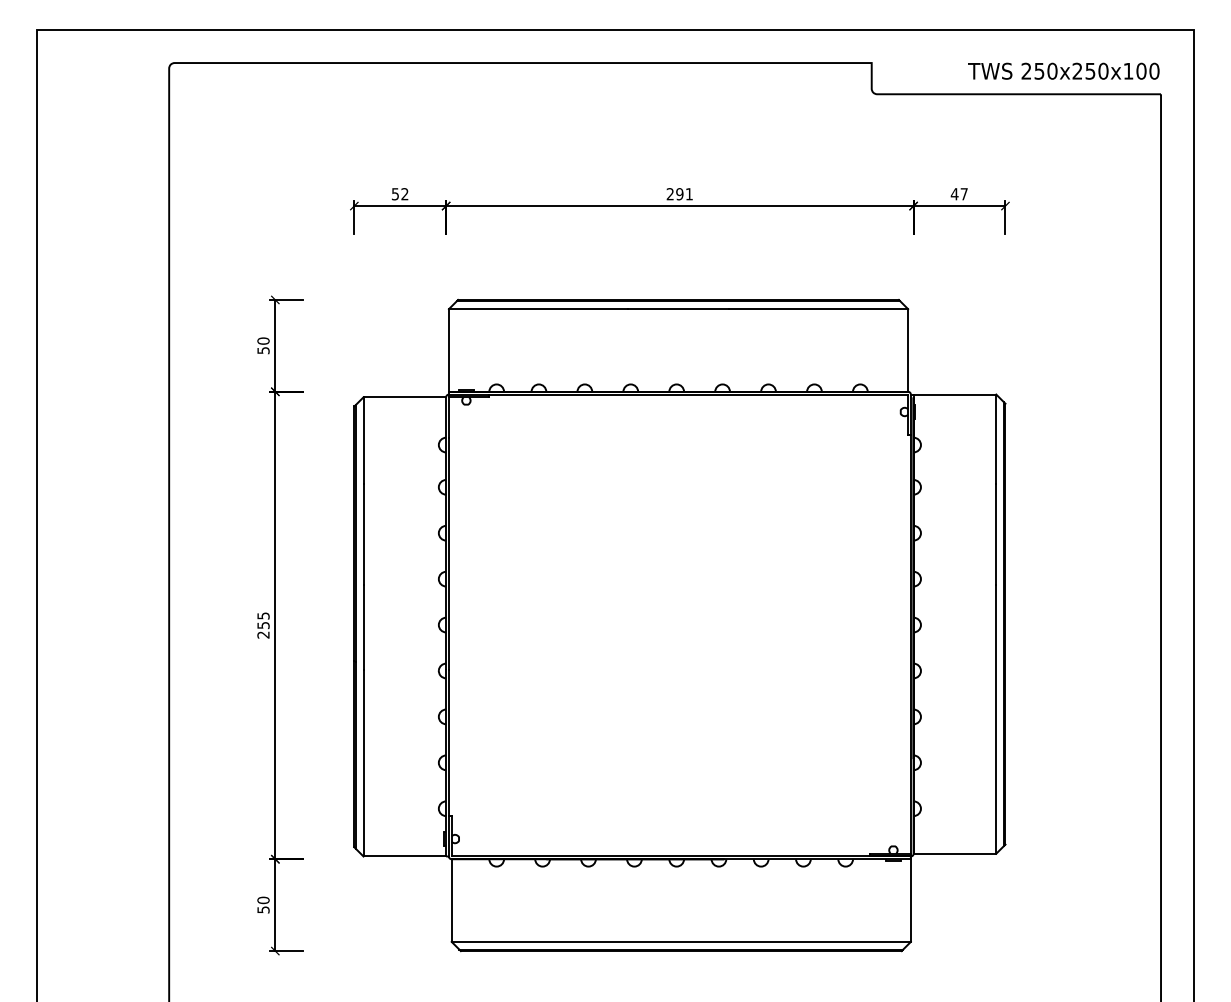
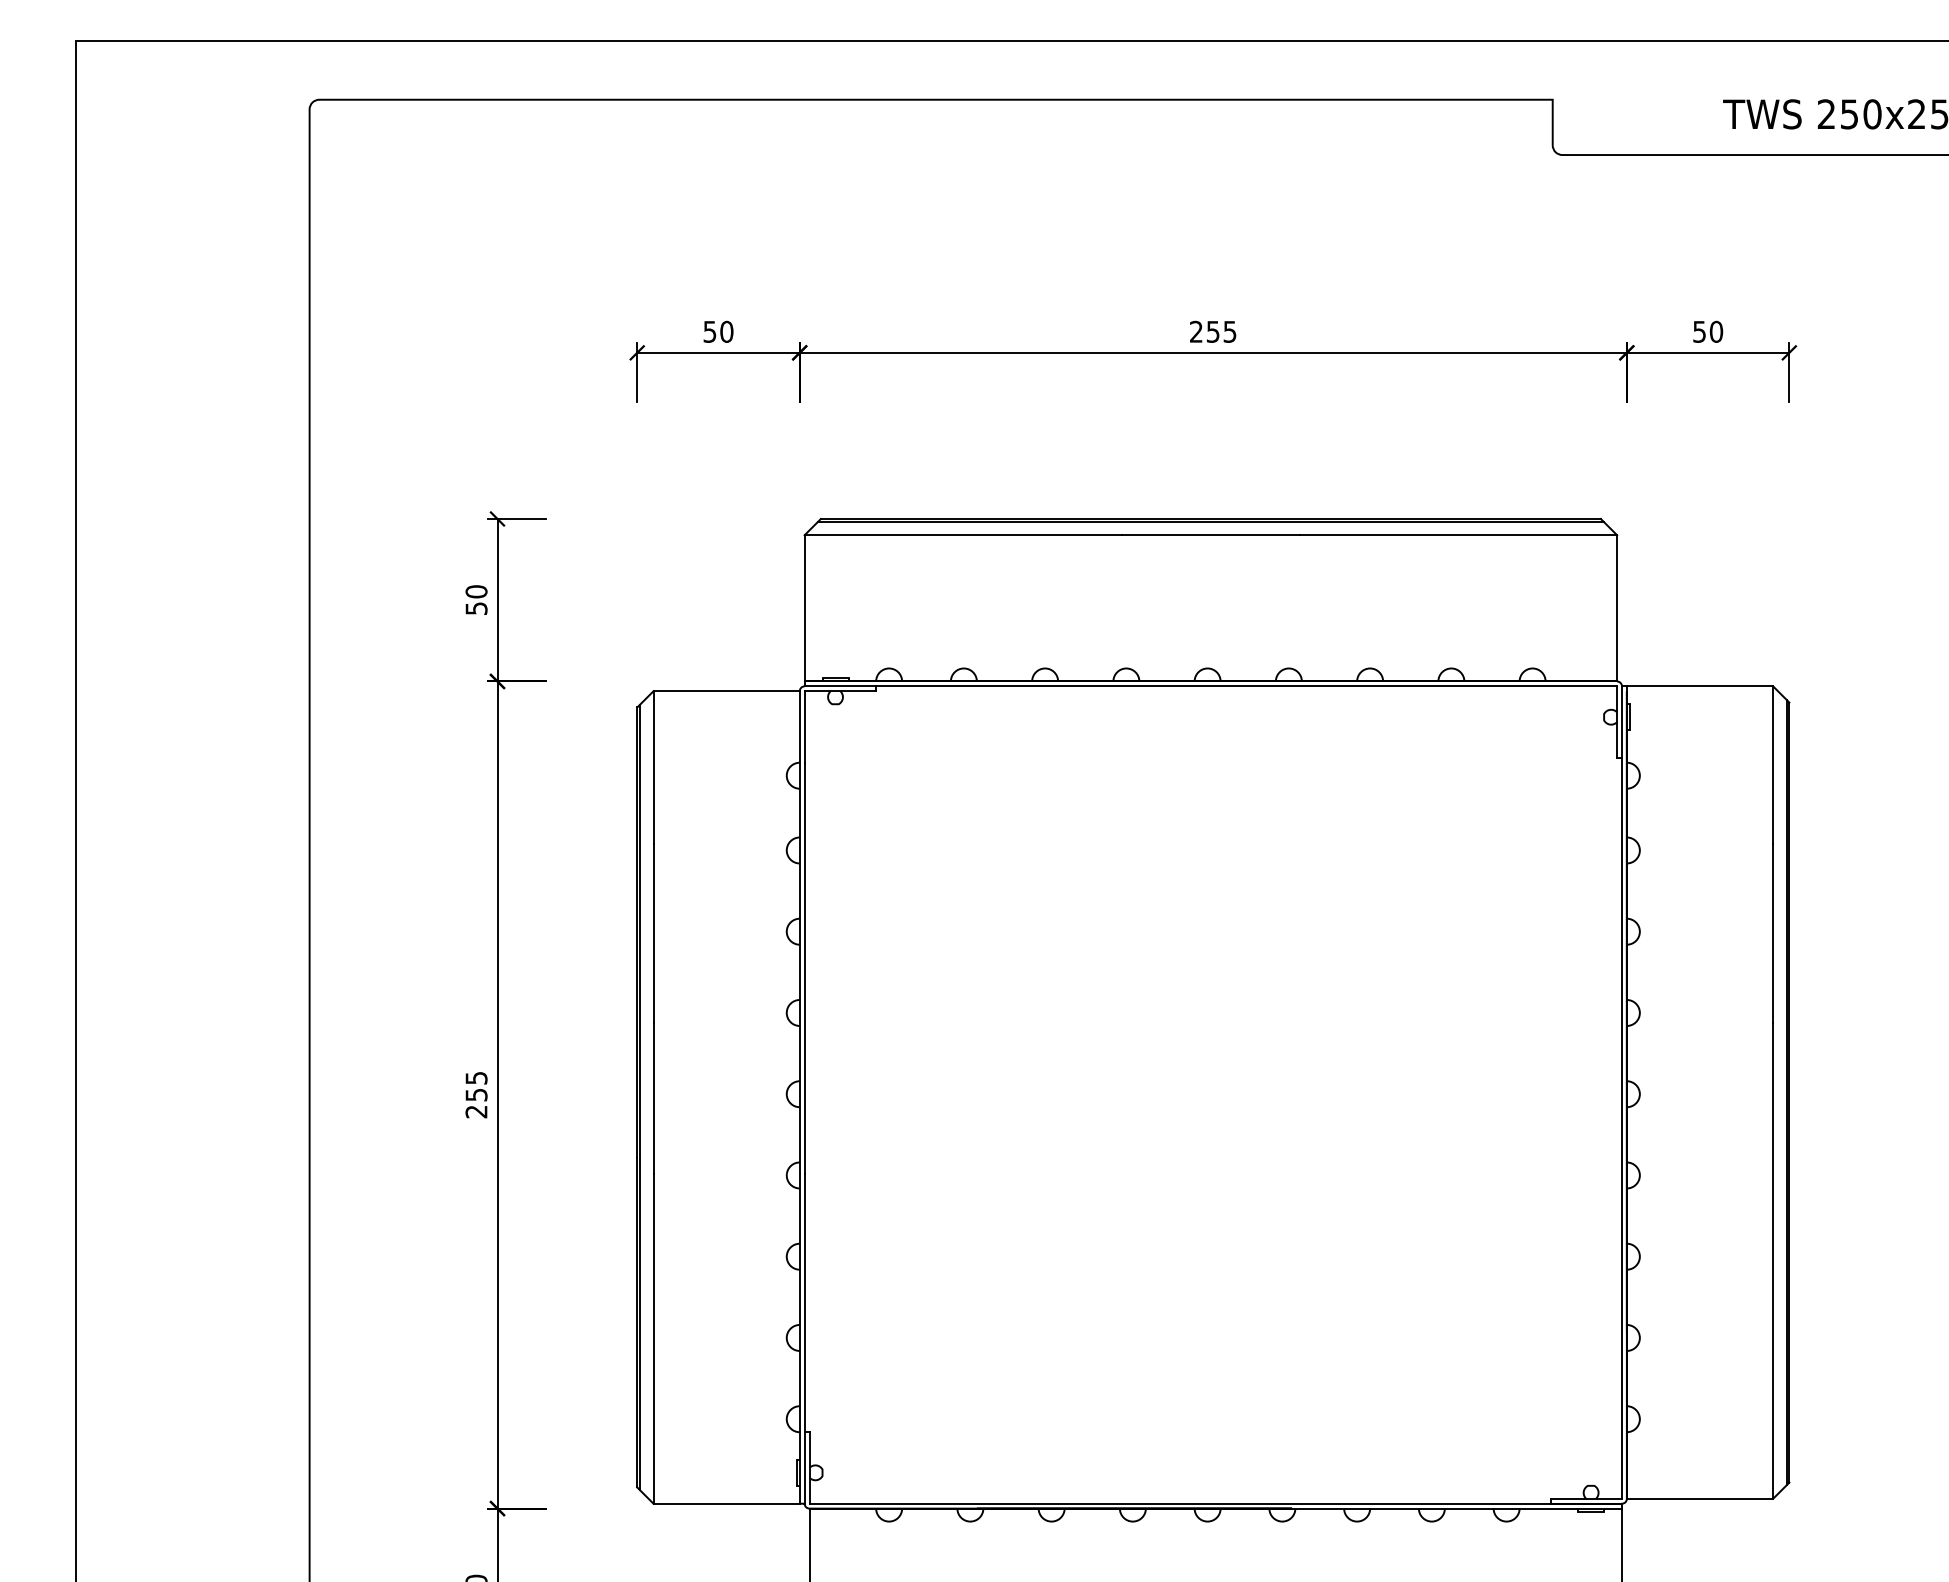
text: (404, 194) -> (726, 332), 52 -> 50
text: (684, 194) -> (1221, 332), 291 -> 255
text: (958, 194) -> (1706, 332), 47 -> 50

